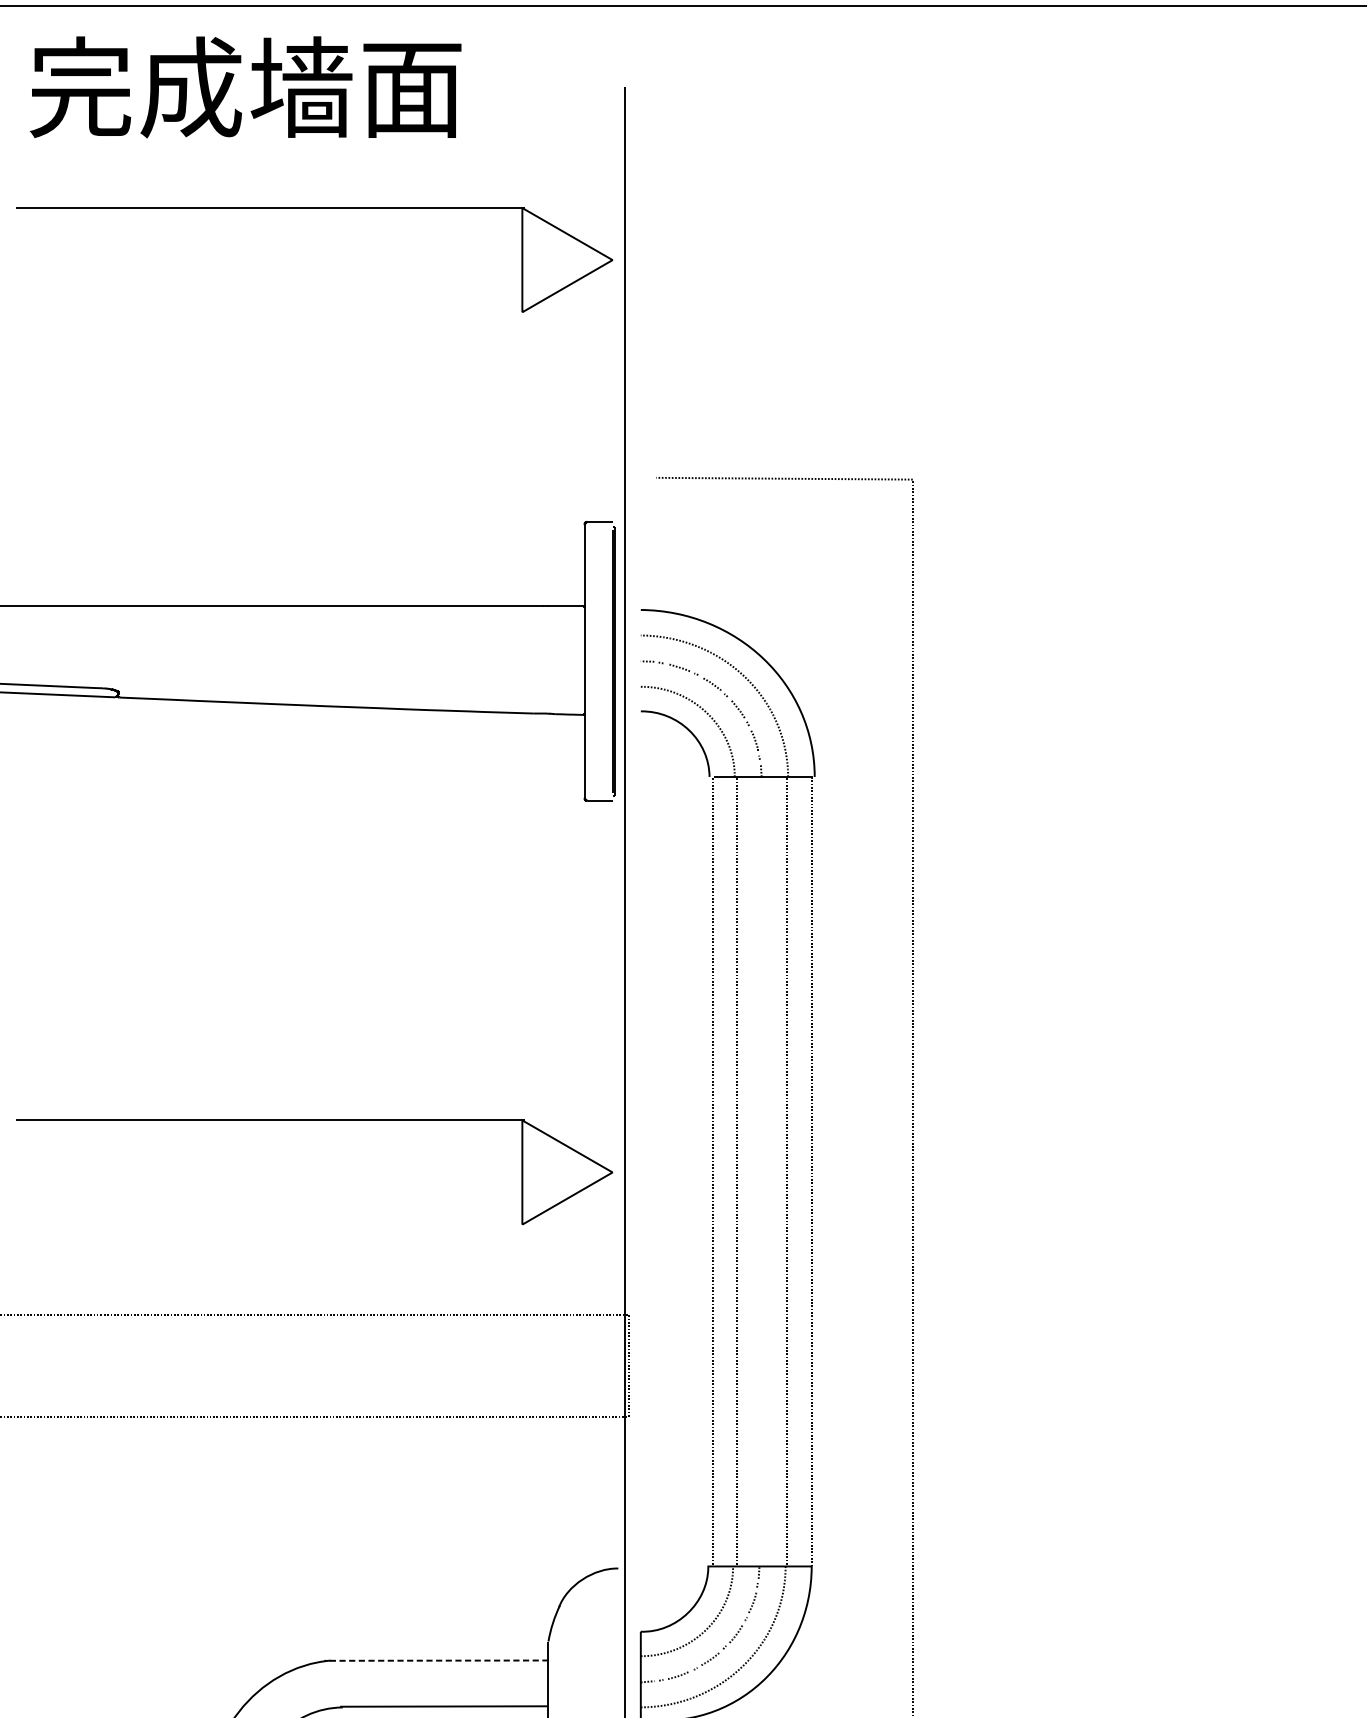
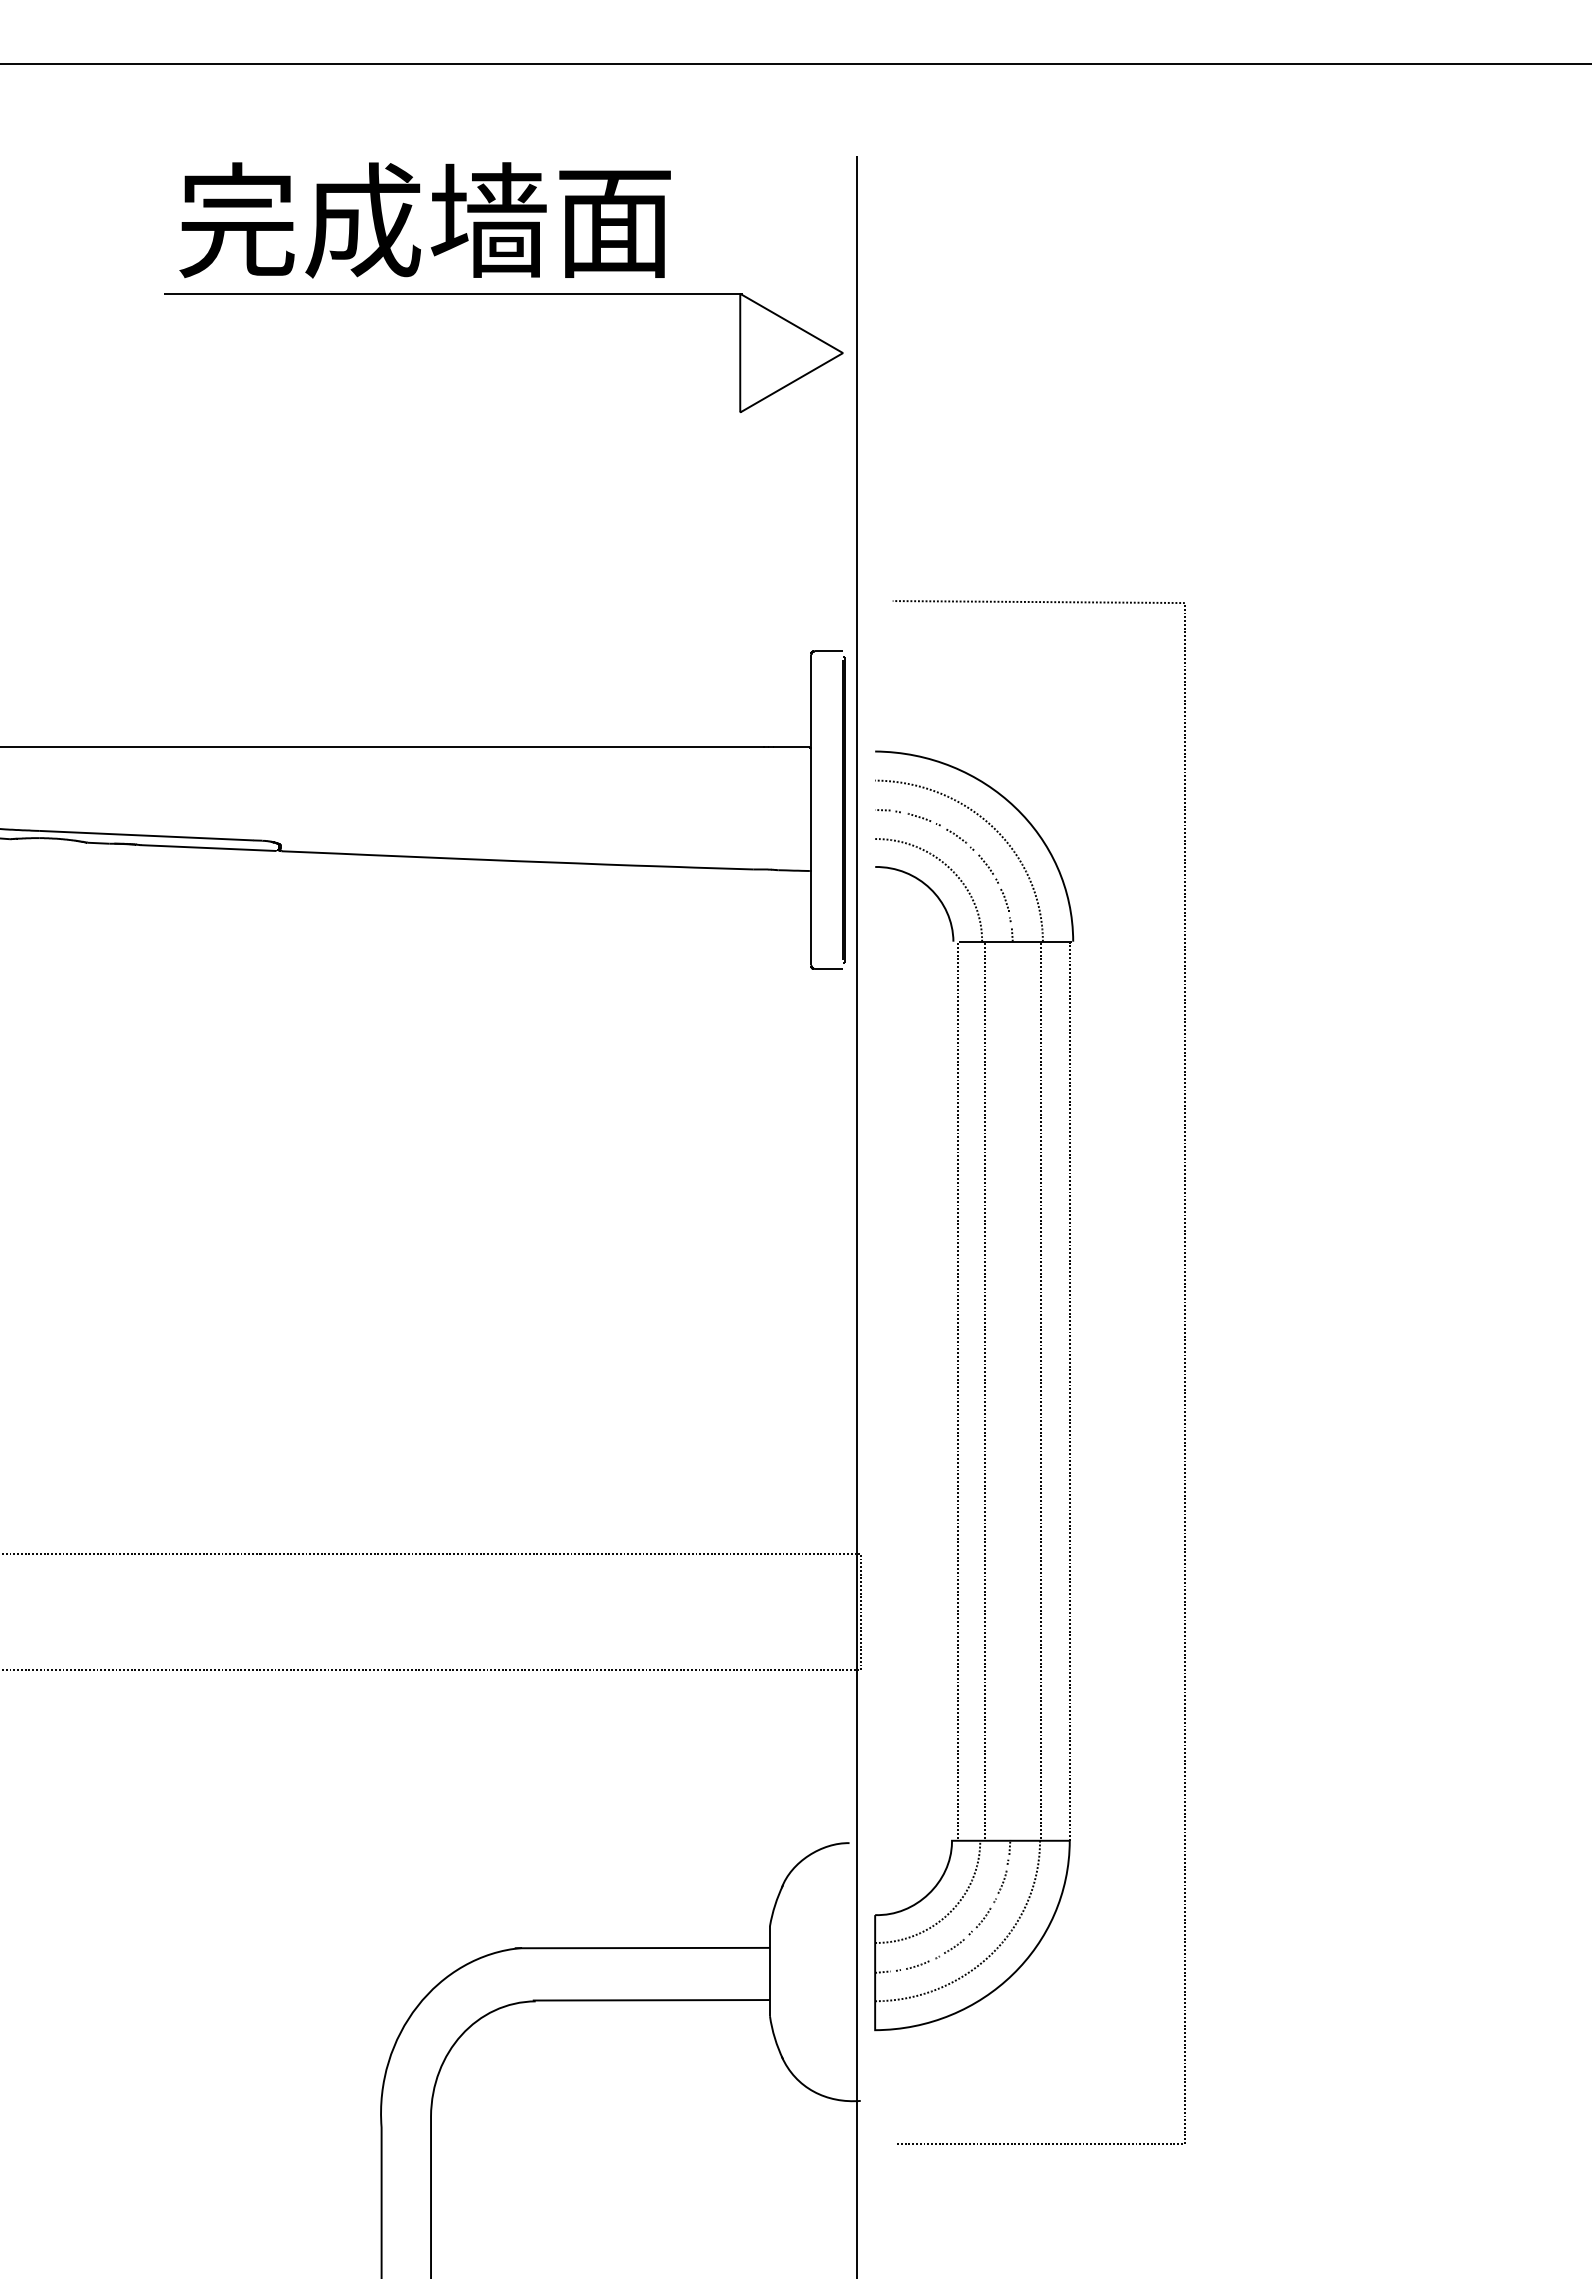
text: (245, 87) -> (424, 220), moved
part: (314, 1121) -> (503, 1333), removed
line: (436, 1661) -> (642, 1948), dashed -> solid

